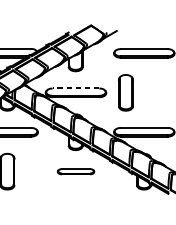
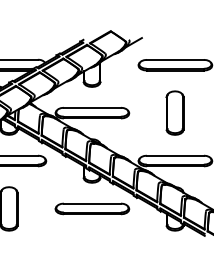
line: (75, 88) -> (91, 107), dashed -> solid
part: (125, 92) -> (174, 112), moved
part: (76, 171) -> (92, 208), size x1.67

